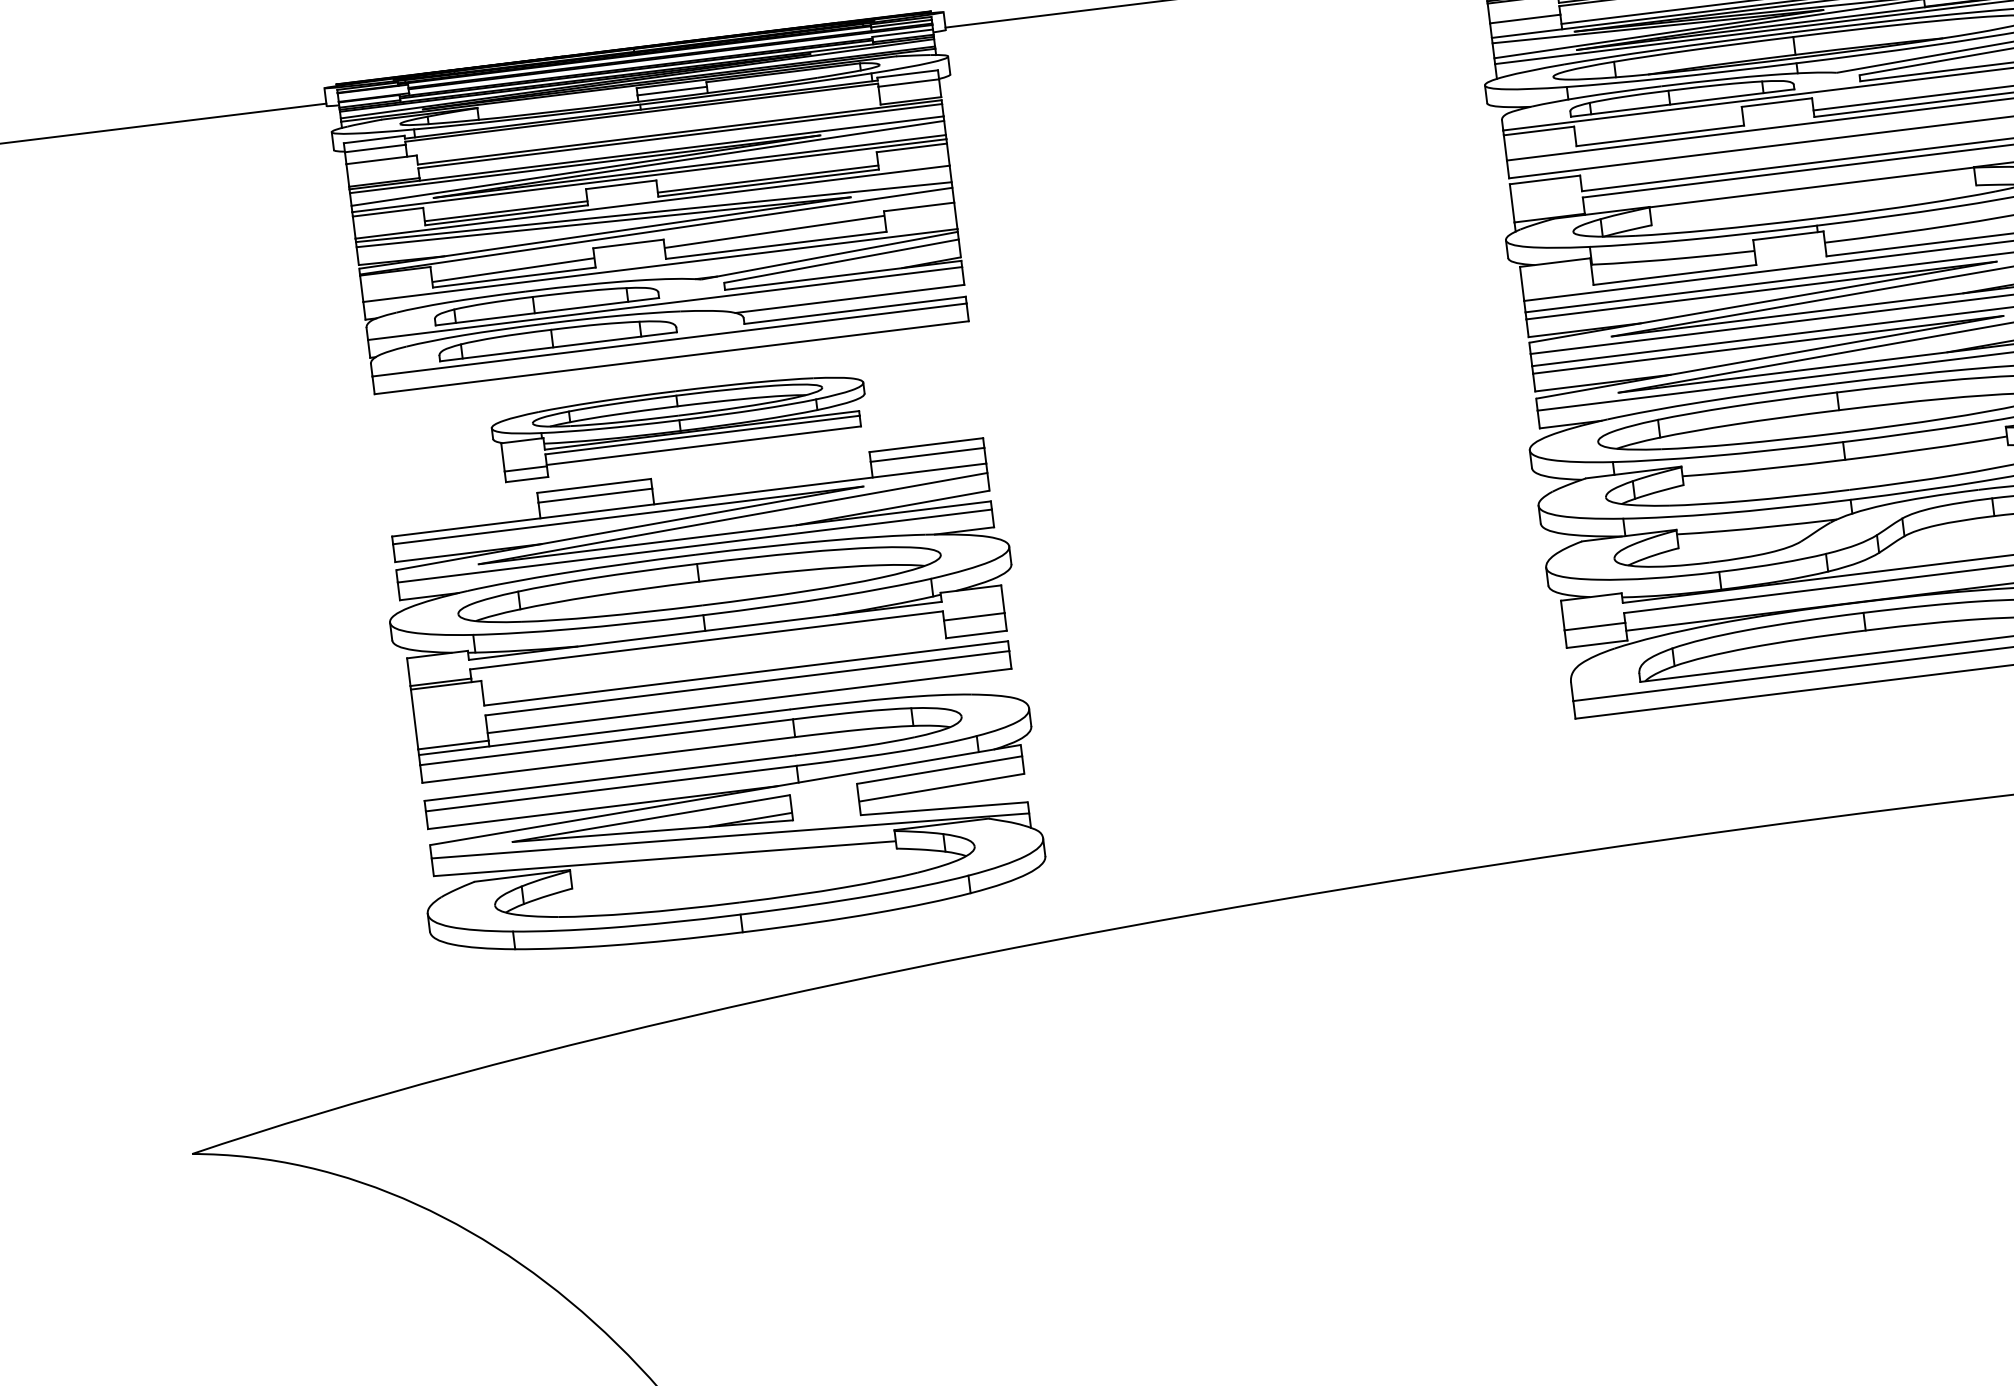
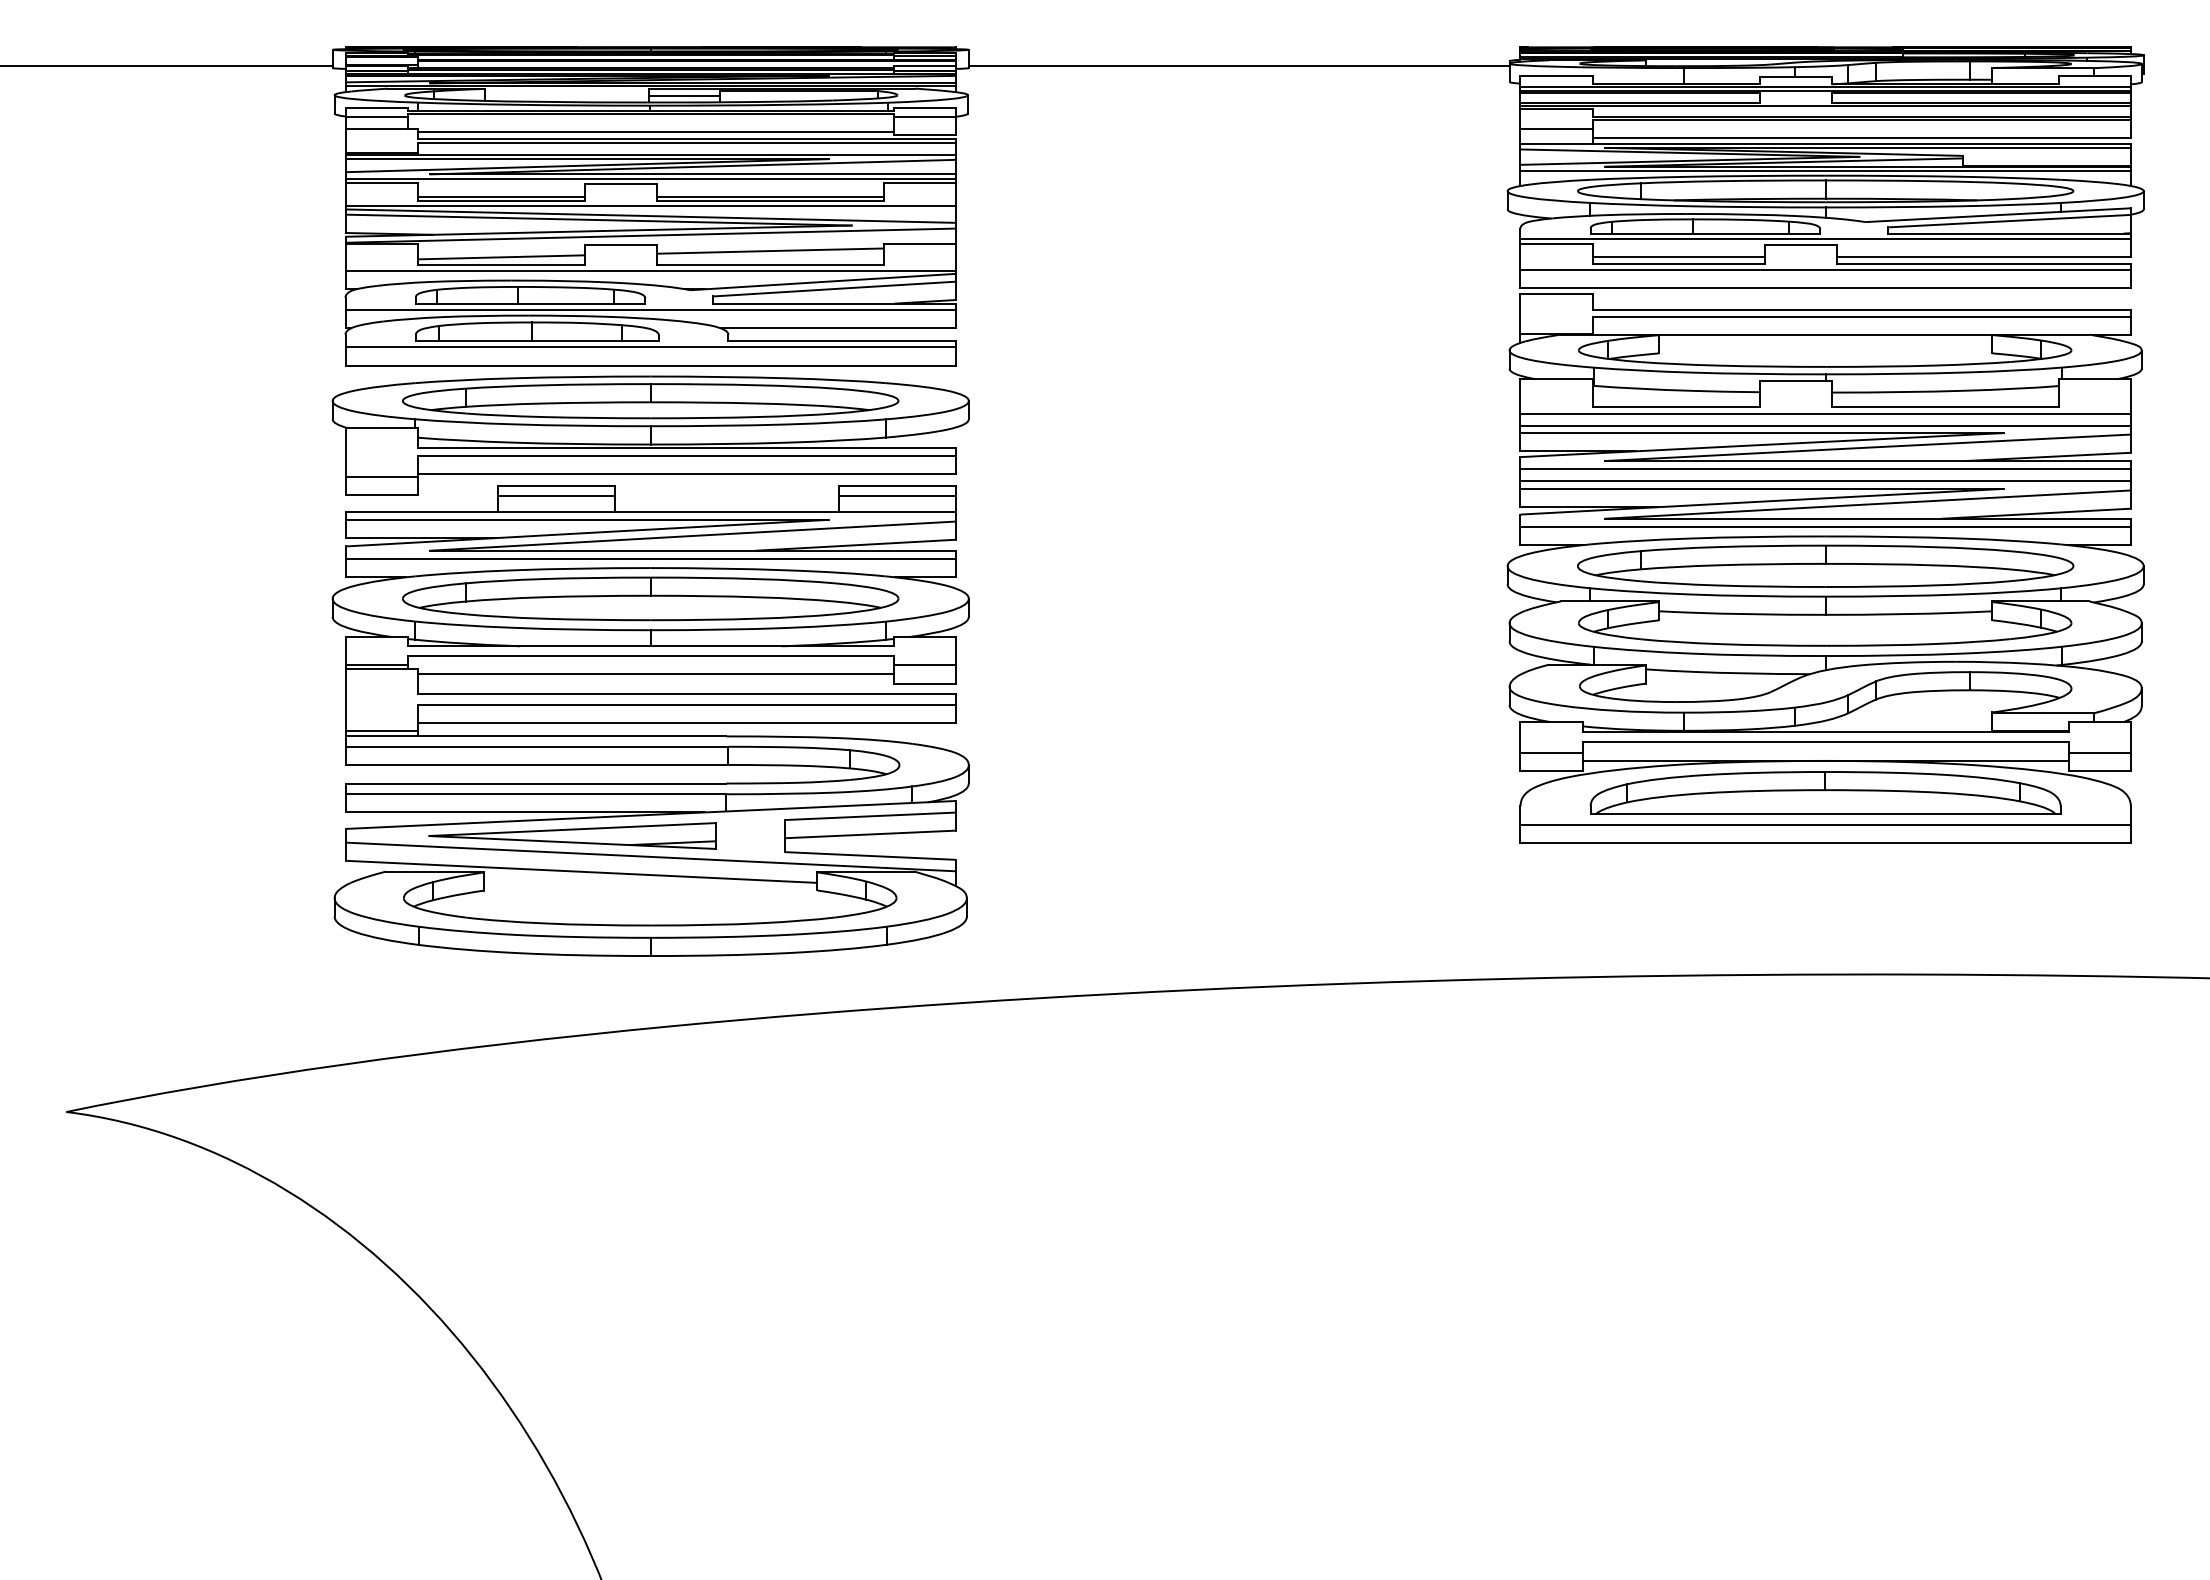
line: (1659, 129) -> (1678, 257), added
line: (648, 130) -> (655, 132), added
part: (679, 425) -> (650, 435), size x1.67
line: (713, 657) -> (655, 674), added

